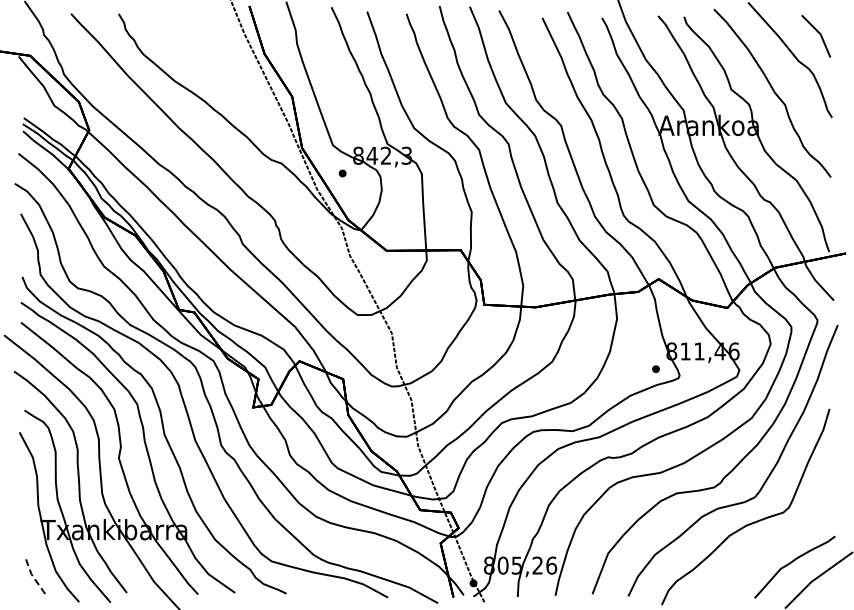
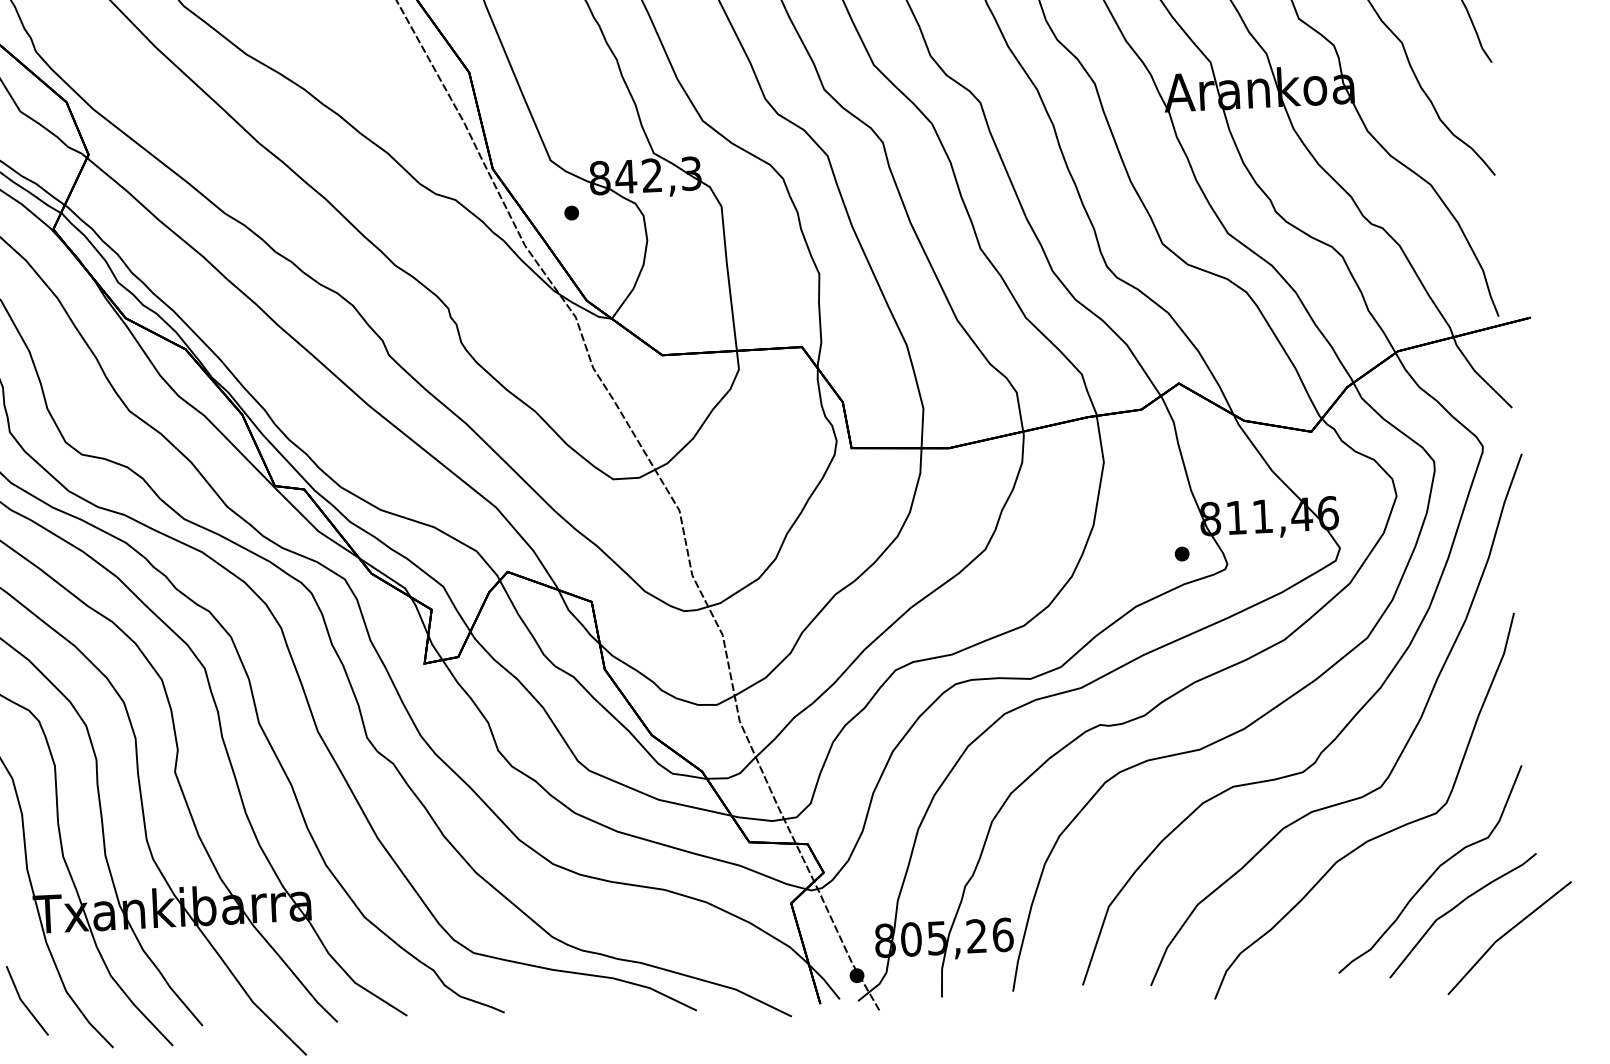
curve: (780, 542) -> (1433, 870), added
line: (32, 575) -> (22, 1001), dashed -> solid

